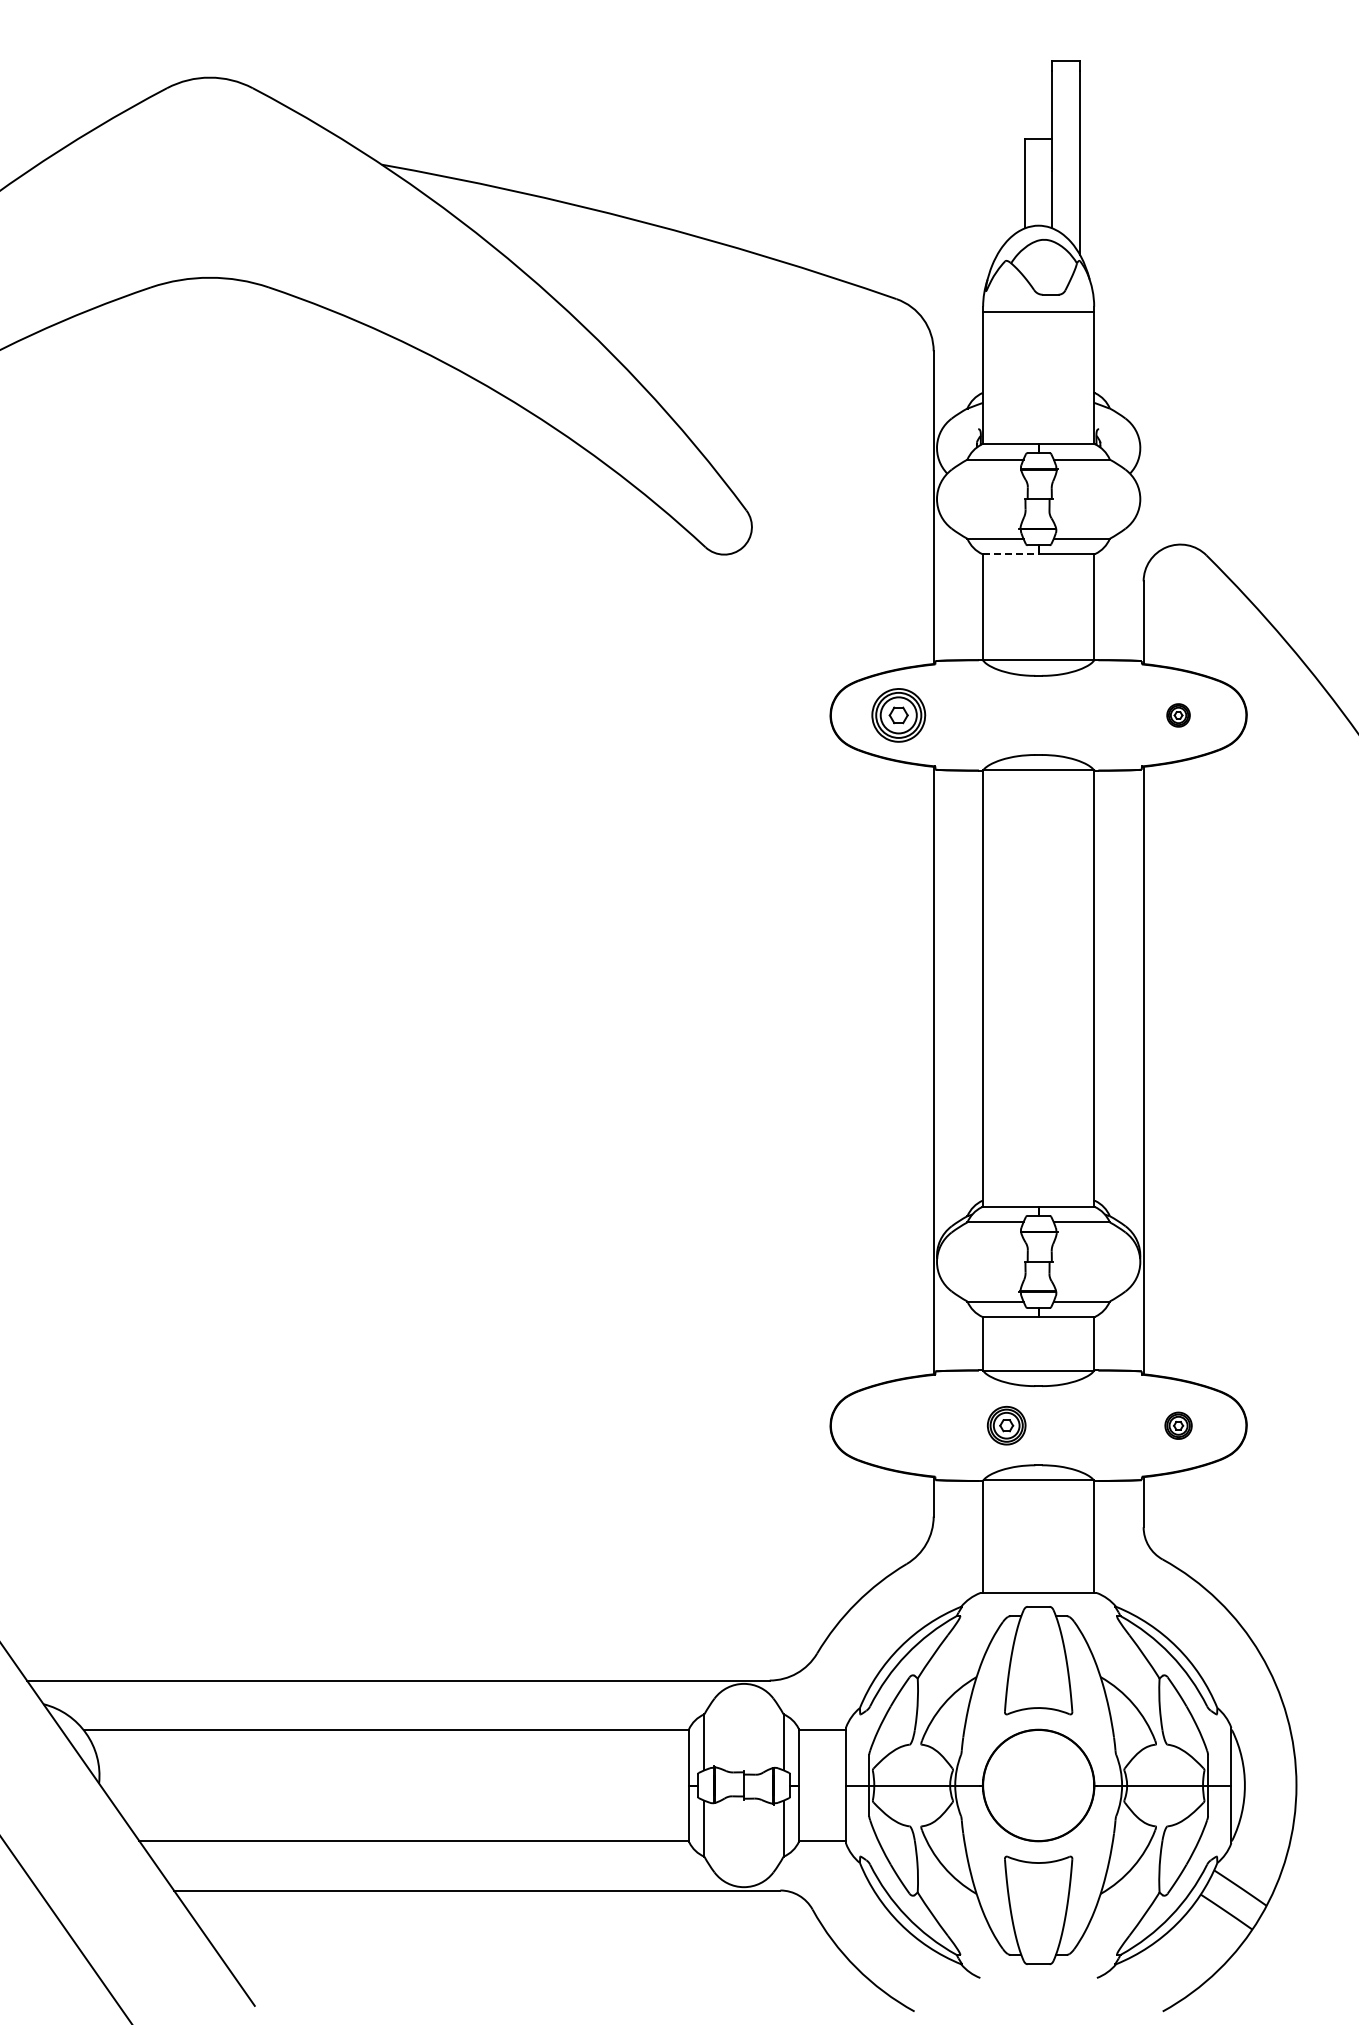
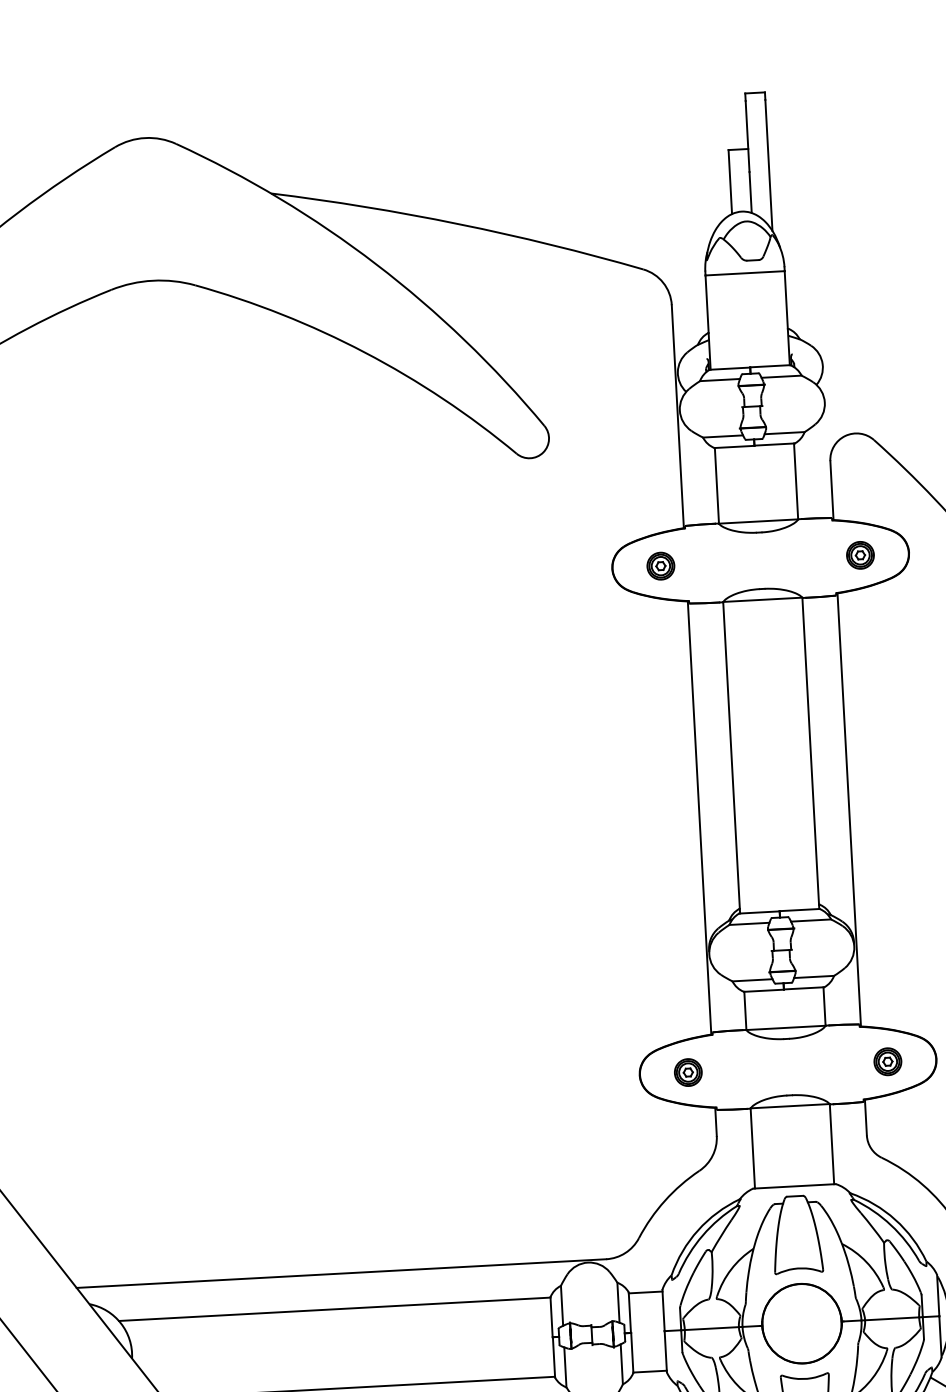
line: (1011, 554) -> (735, 447), dashed -> solid
part: (898, 715) -> (660, 566), size x0.71
part: (1178, 715) -> (860, 555), size x1.67
part: (1006, 1425) -> (688, 1072), moved
part: (1178, 1425) -> (887, 1061), size x1.43

